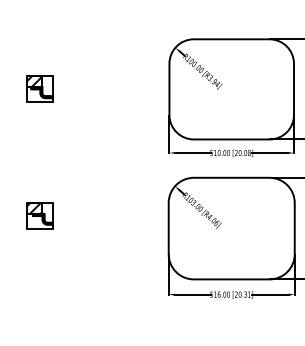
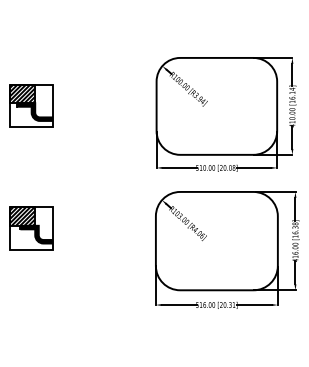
part: (40, 88) -> (31, 105), size x1.67
part: (40, 215) -> (31, 228), size x1.67

